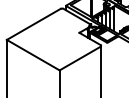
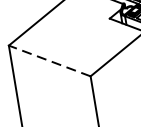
line: (32, 54) -> (48, 60), solid -> dashed

